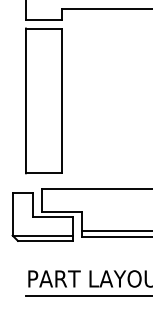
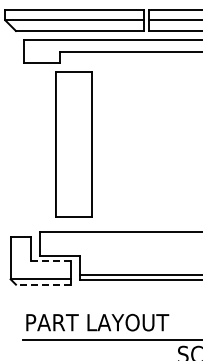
part: (43, 100) -> (73, 144), moved
line: (52, 217) -> (50, 261), solid -> dashed
line: (44, 240) -> (42, 284), solid -> dashed

